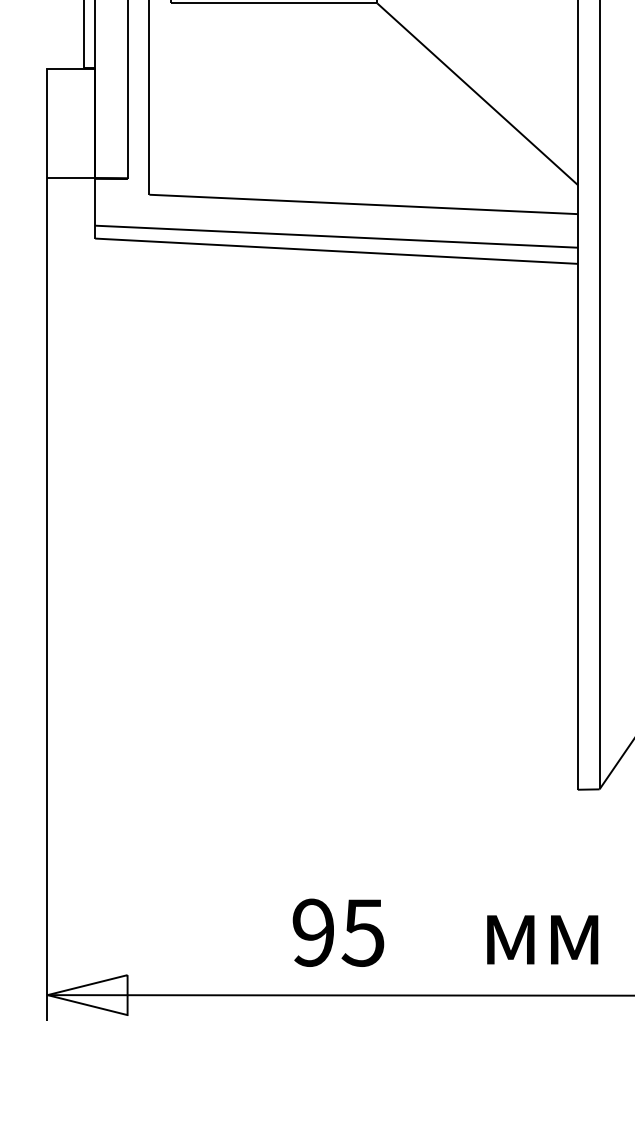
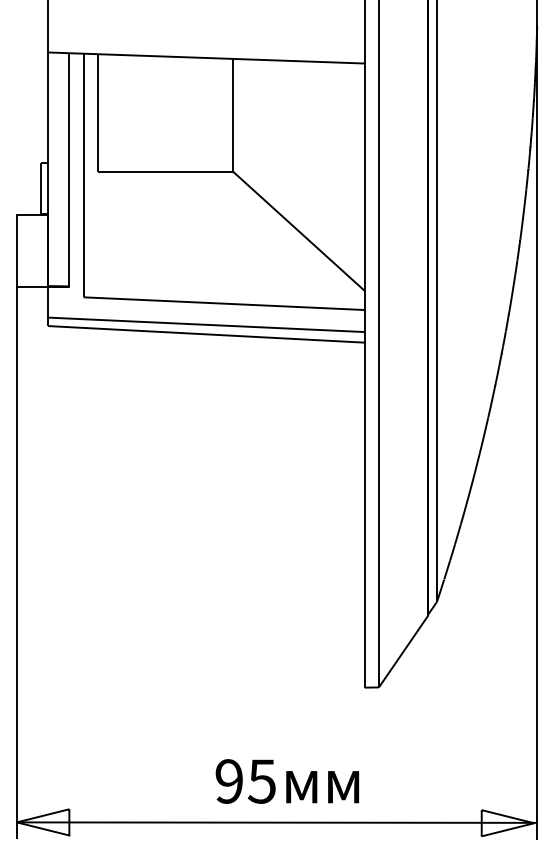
text: (338, 932) -> (245, 781), moved
text: (542, 940) -> (322, 787), moved

